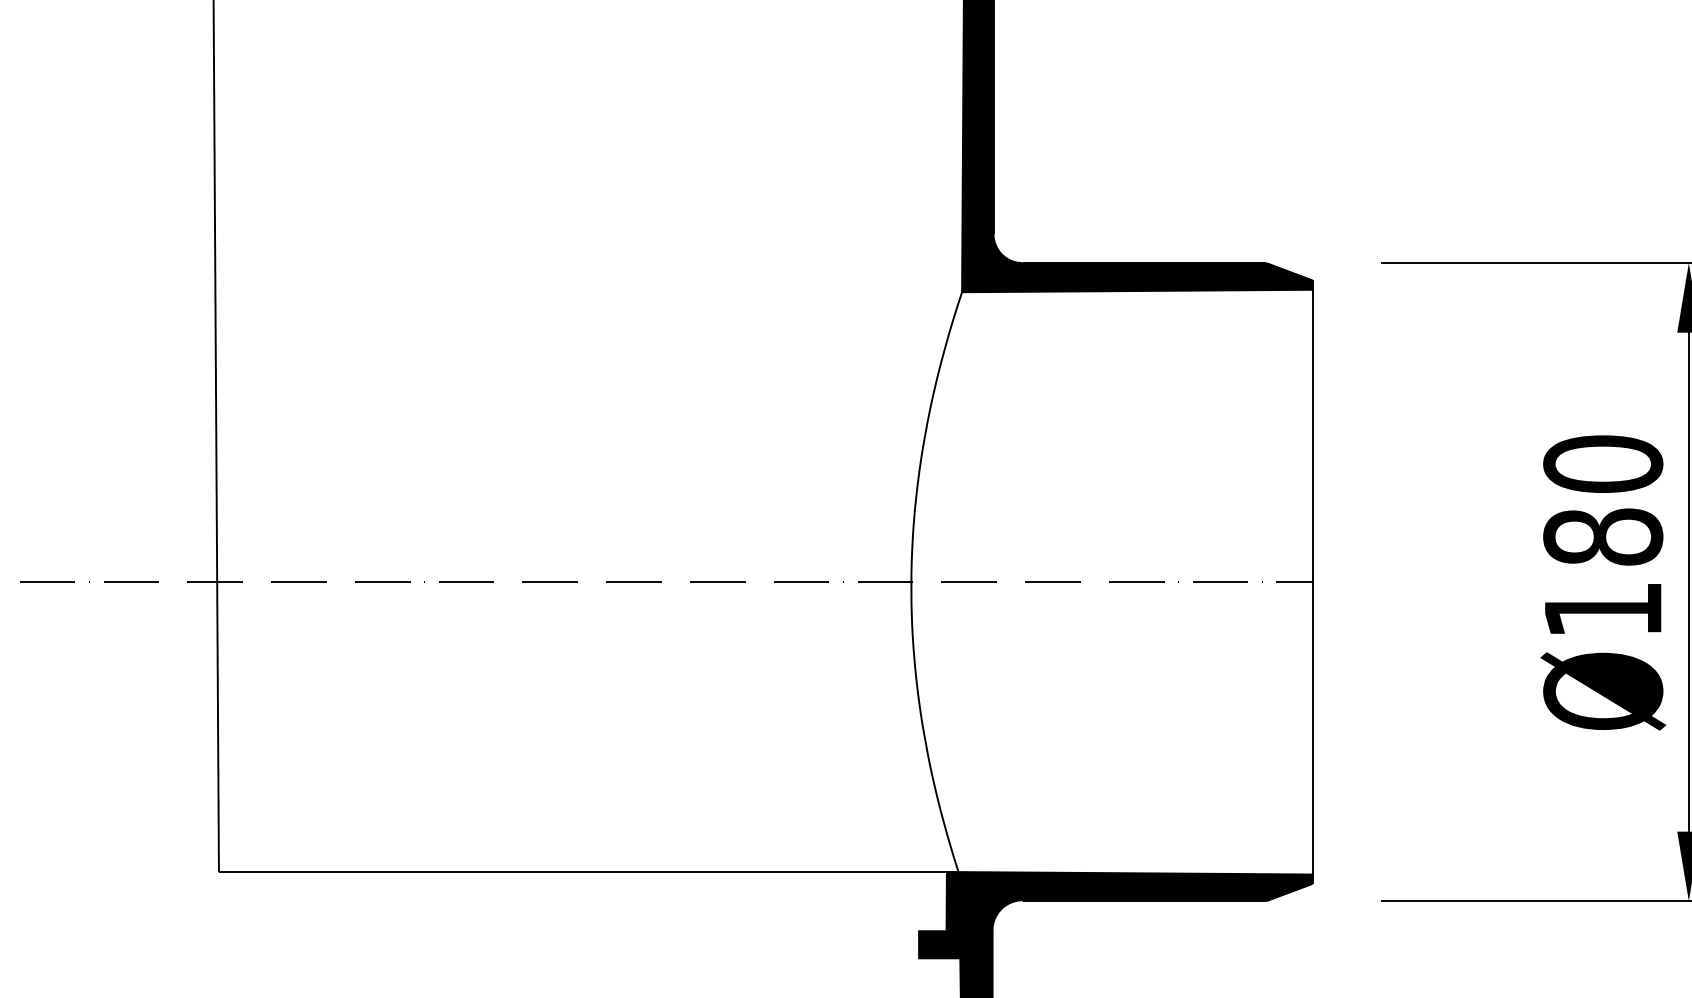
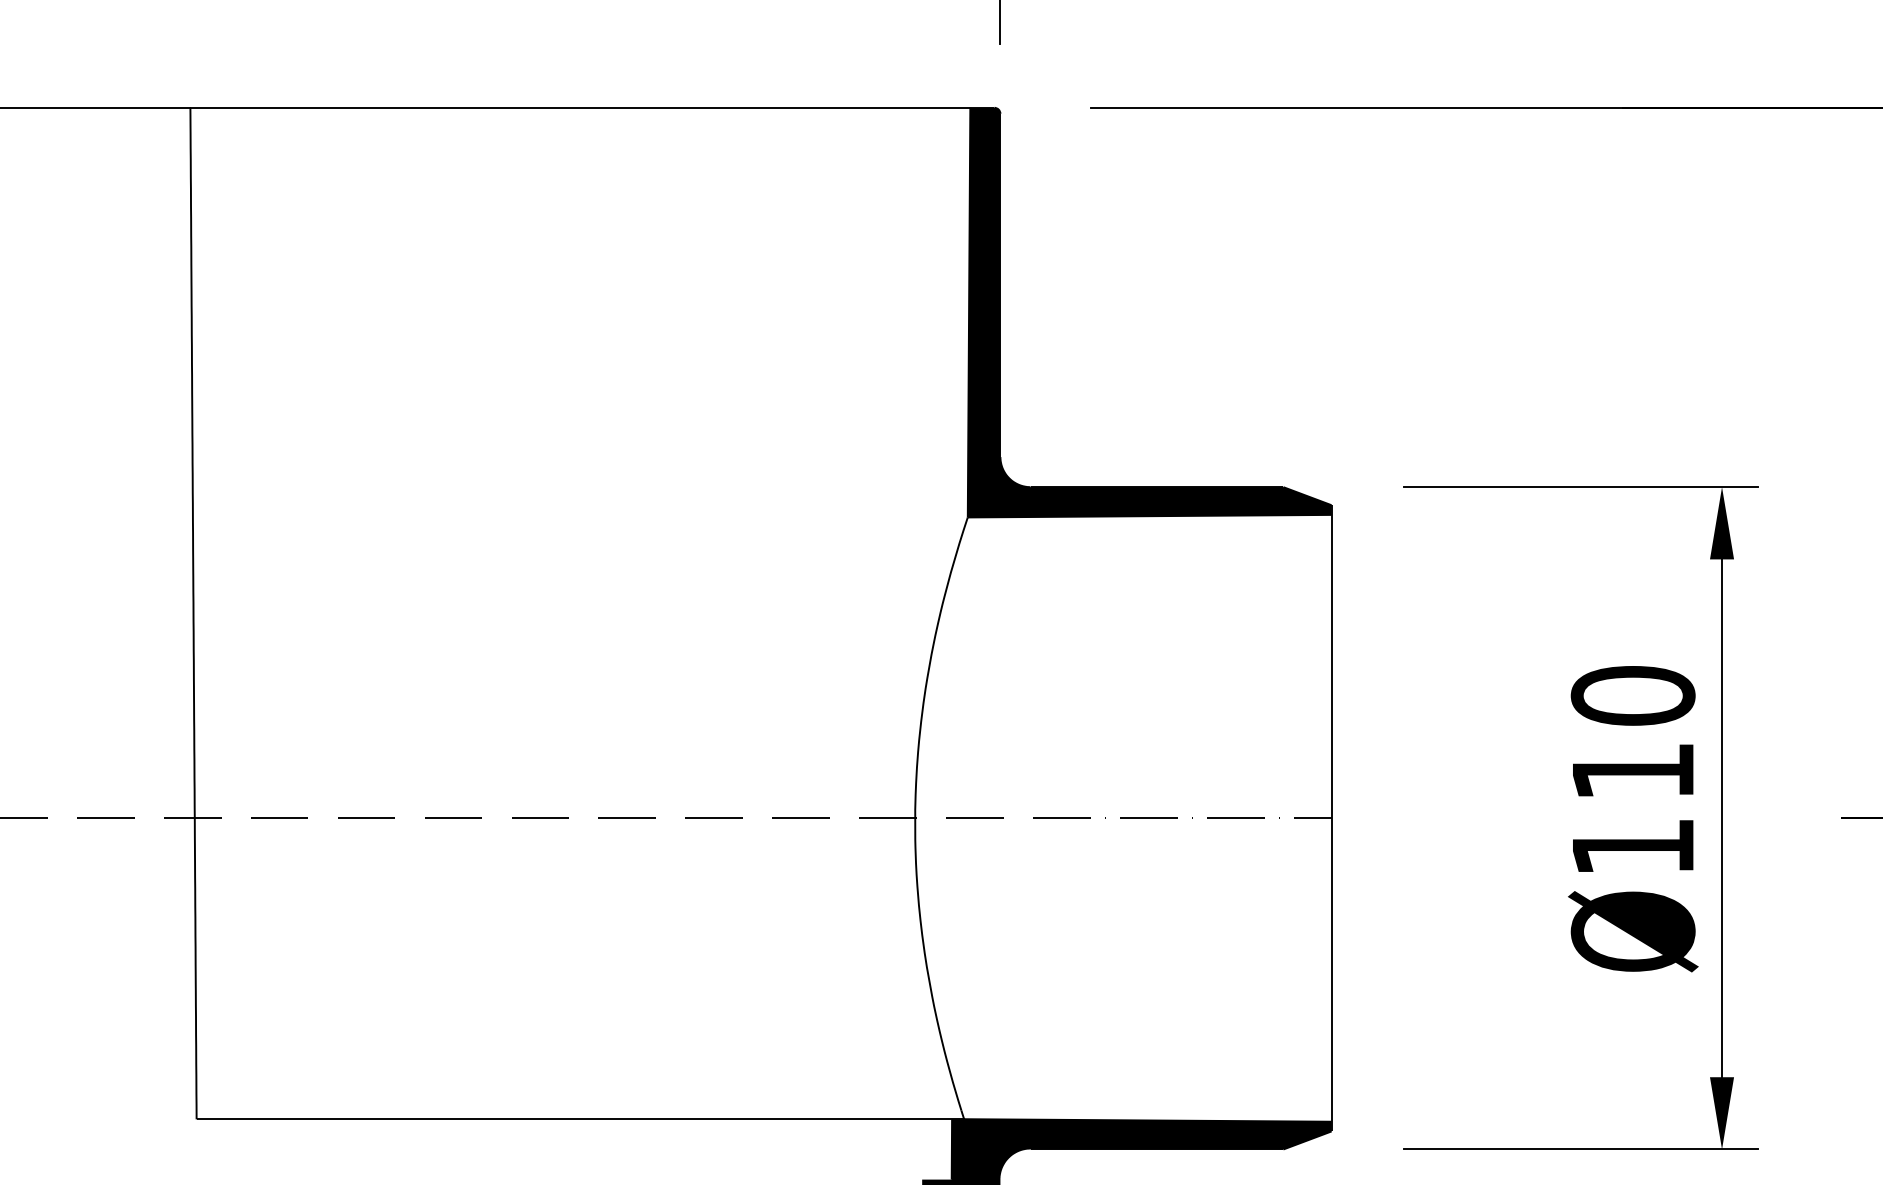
text: (1602, 537) -> (1632, 771), Ø180 -> Ø110

